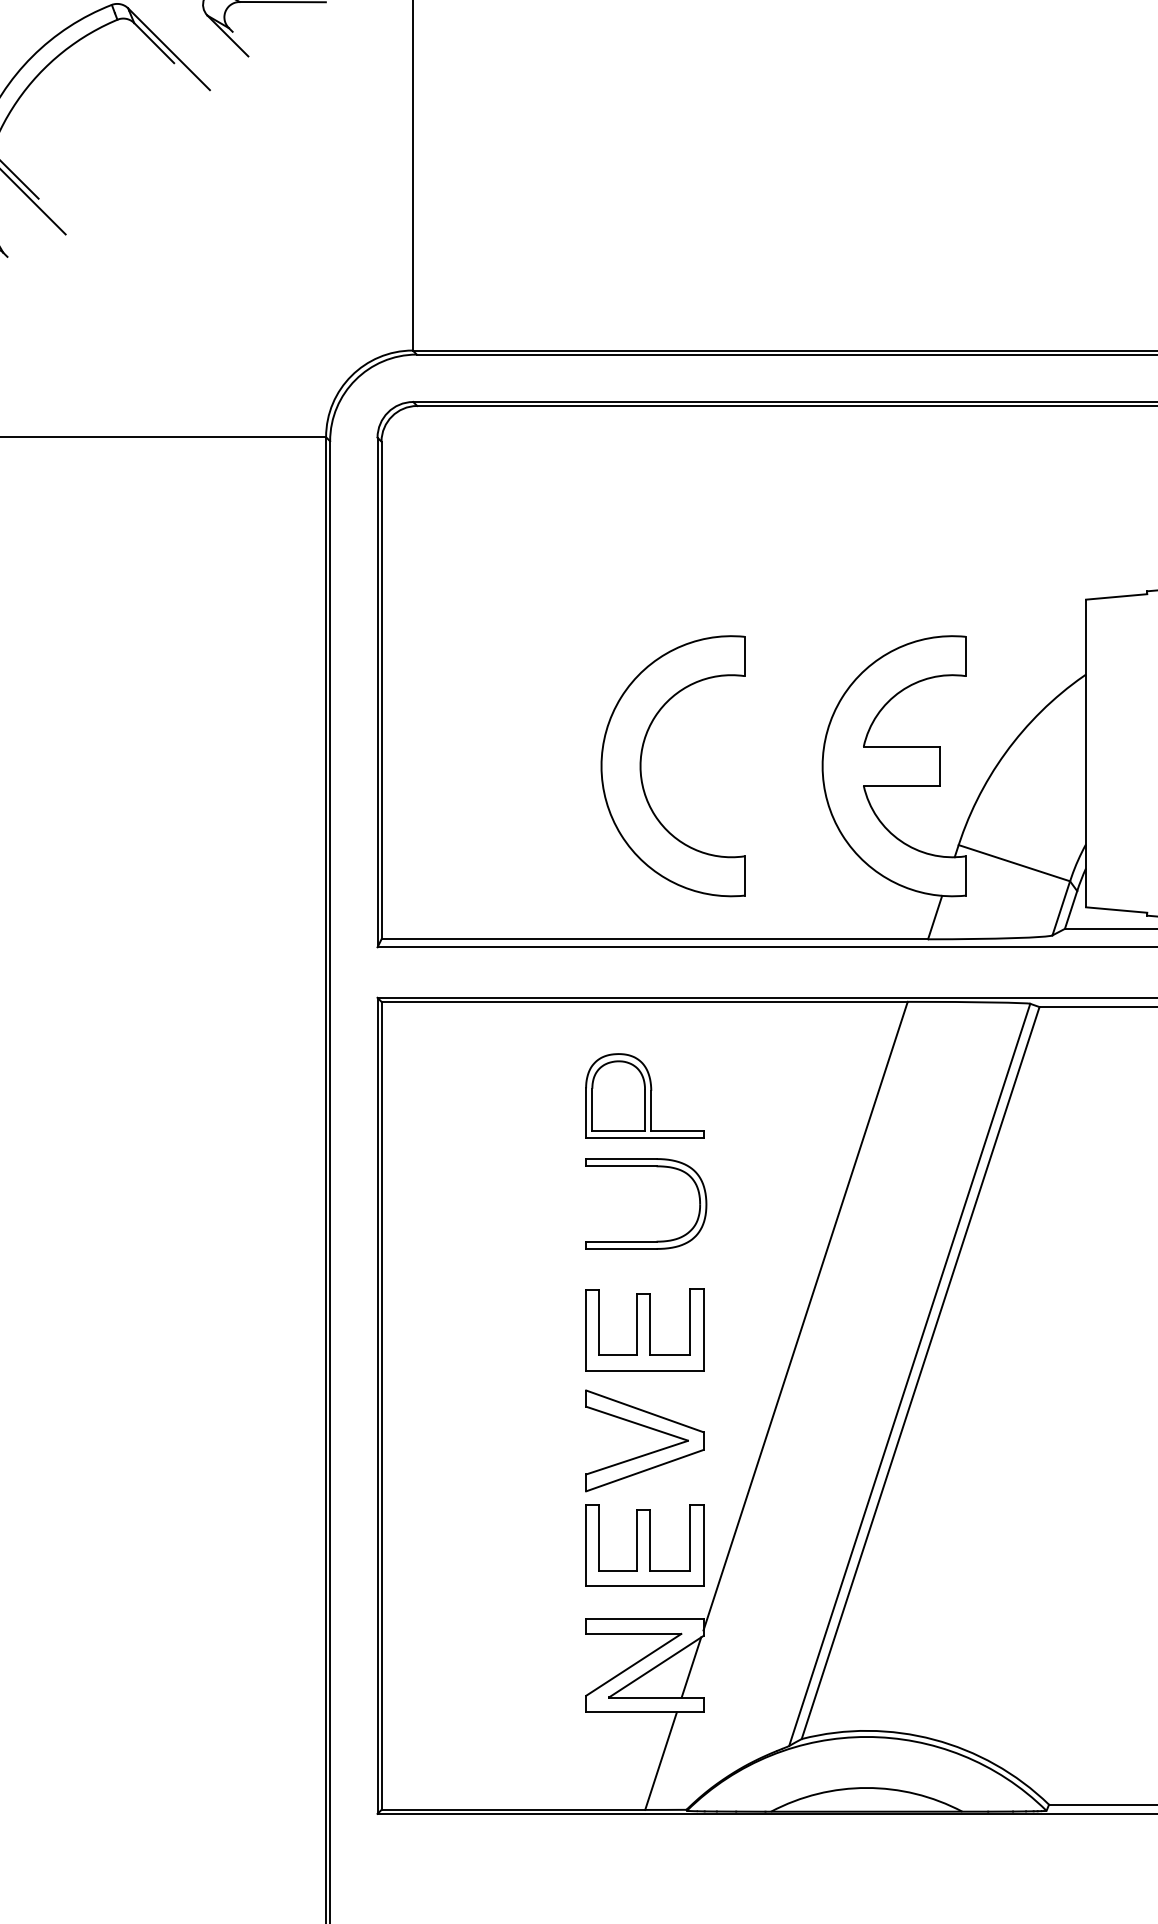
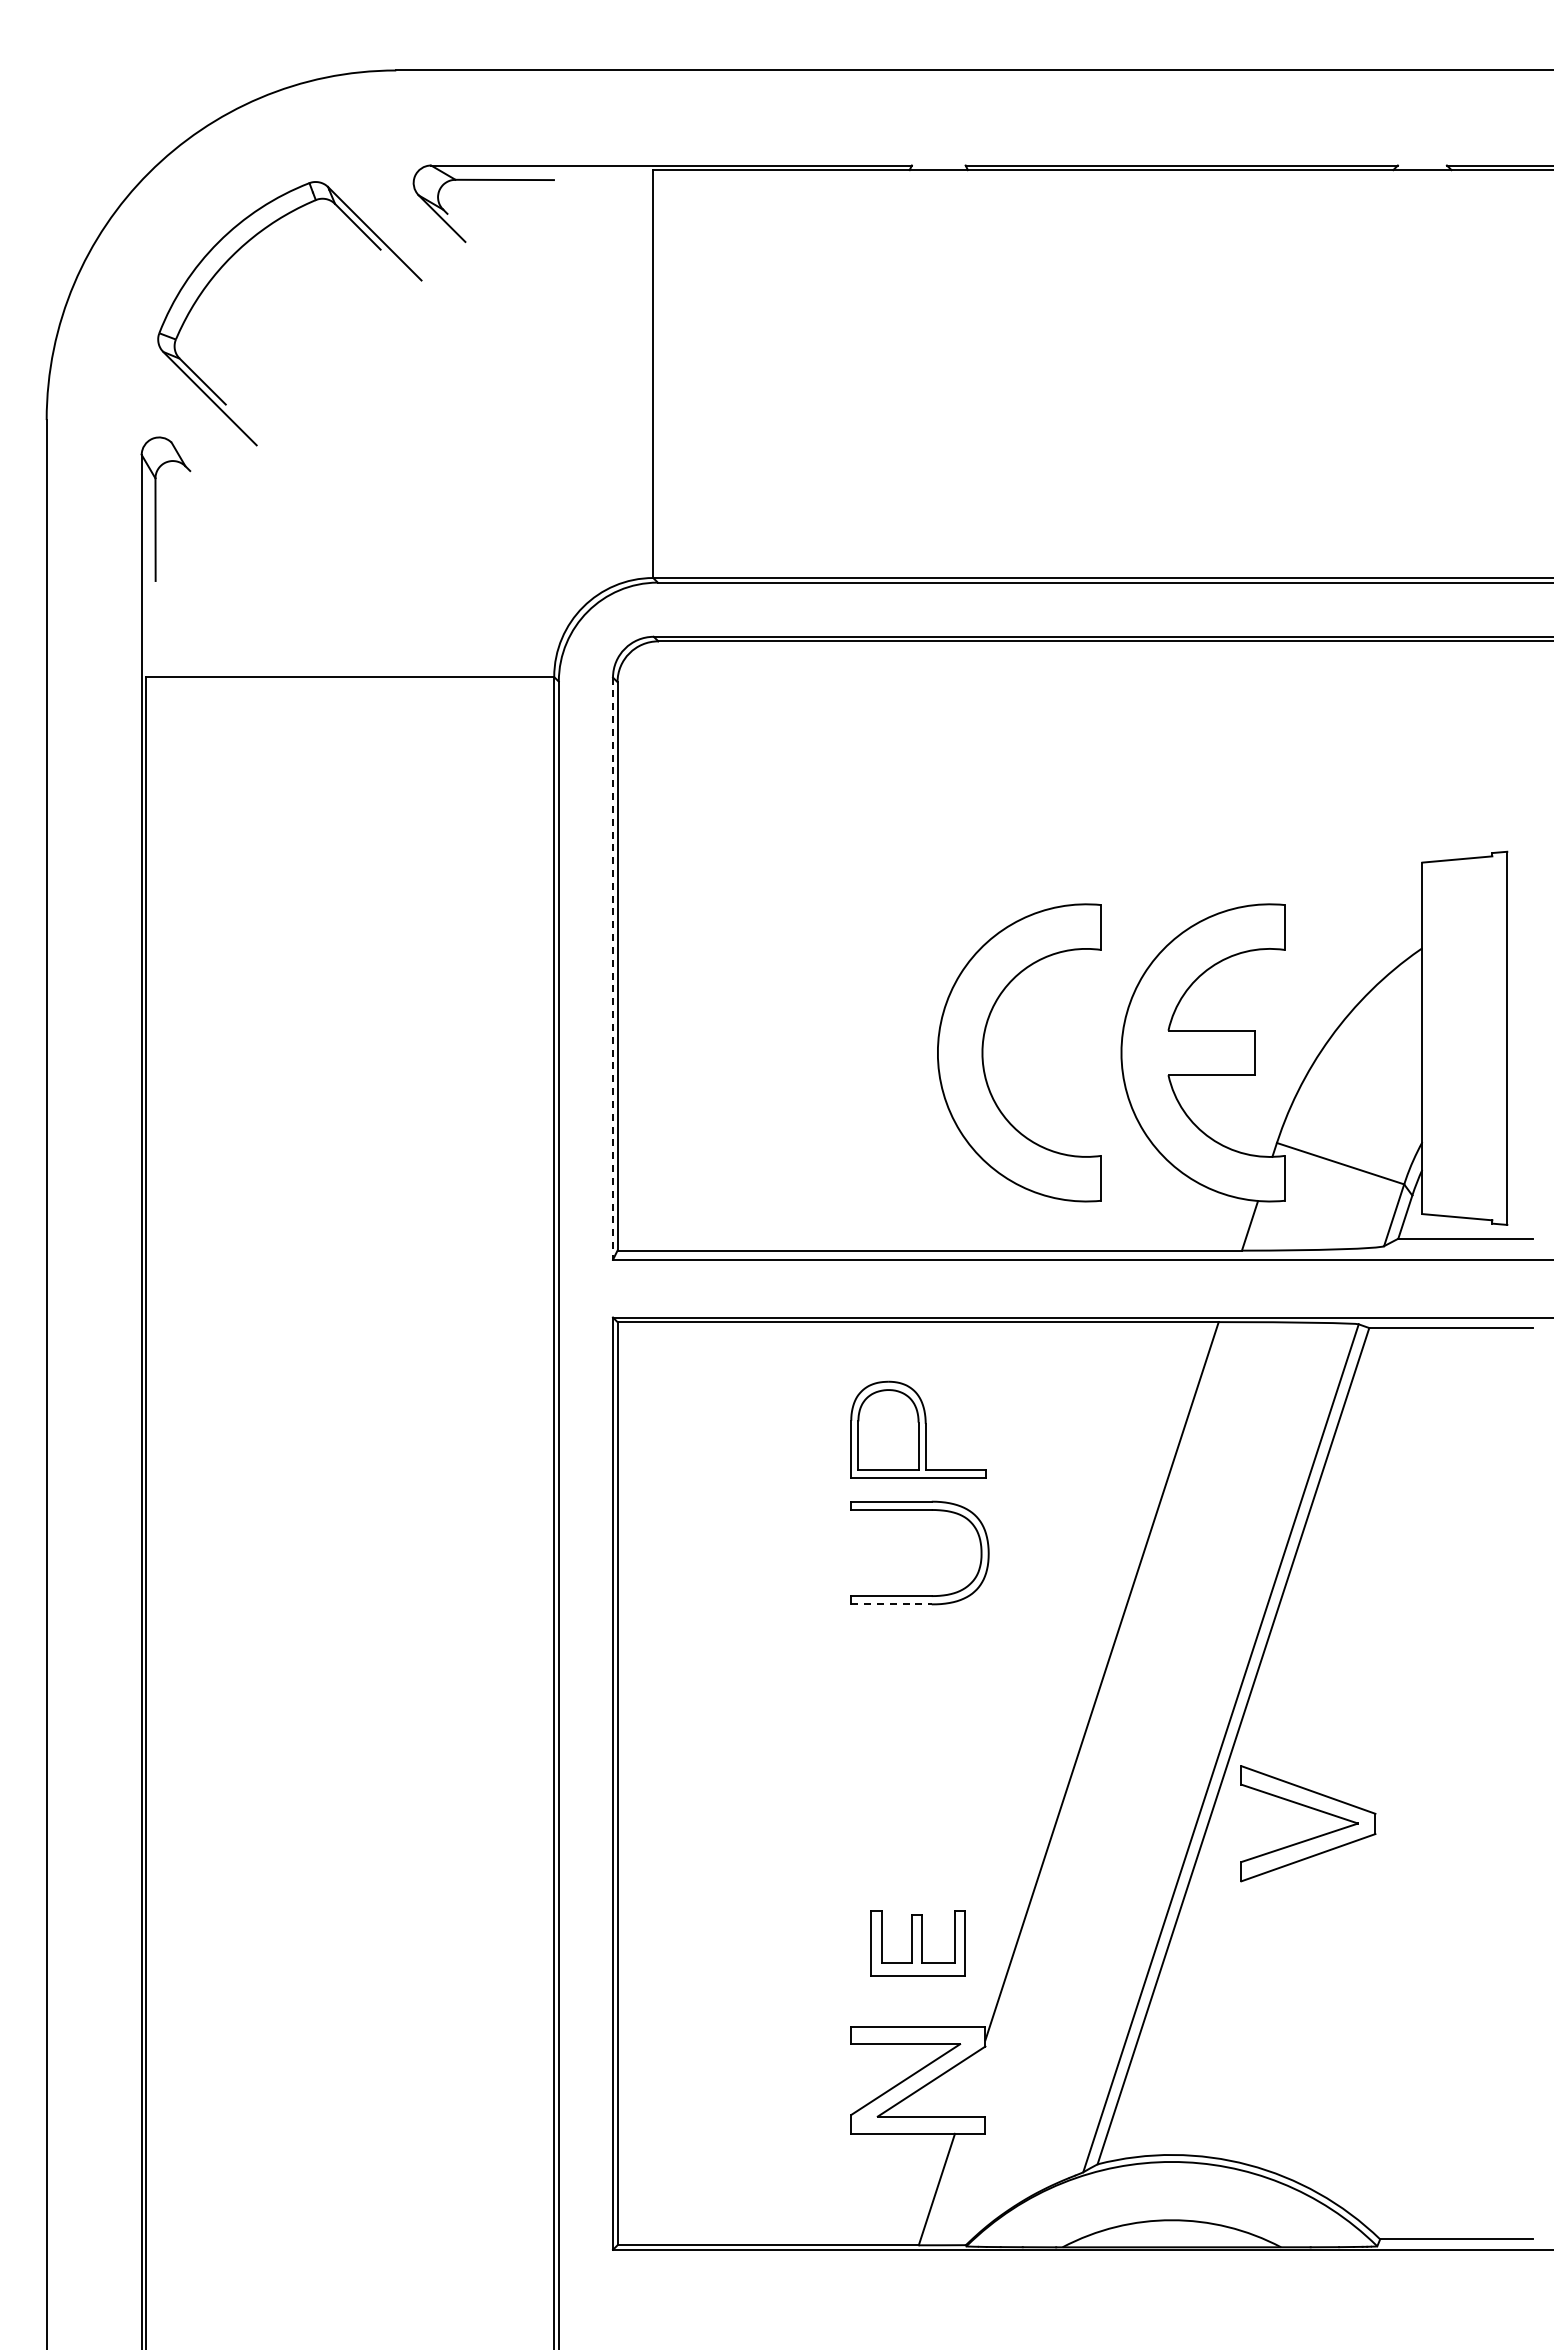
line: (377, 693) -> (613, 969), solid -> dashed
part: (641, 765) -> (983, 1052), moved
line: (622, 1249) -> (892, 1604), solid -> dashed
part: (644, 1329) -> (917, 1696), removed
part: (648, 1428) -> (1312, 1809), moved
part: (644, 1545) -> (917, 1943), size x0.7
line: (691, 1667) -> (971, 2082), removed

